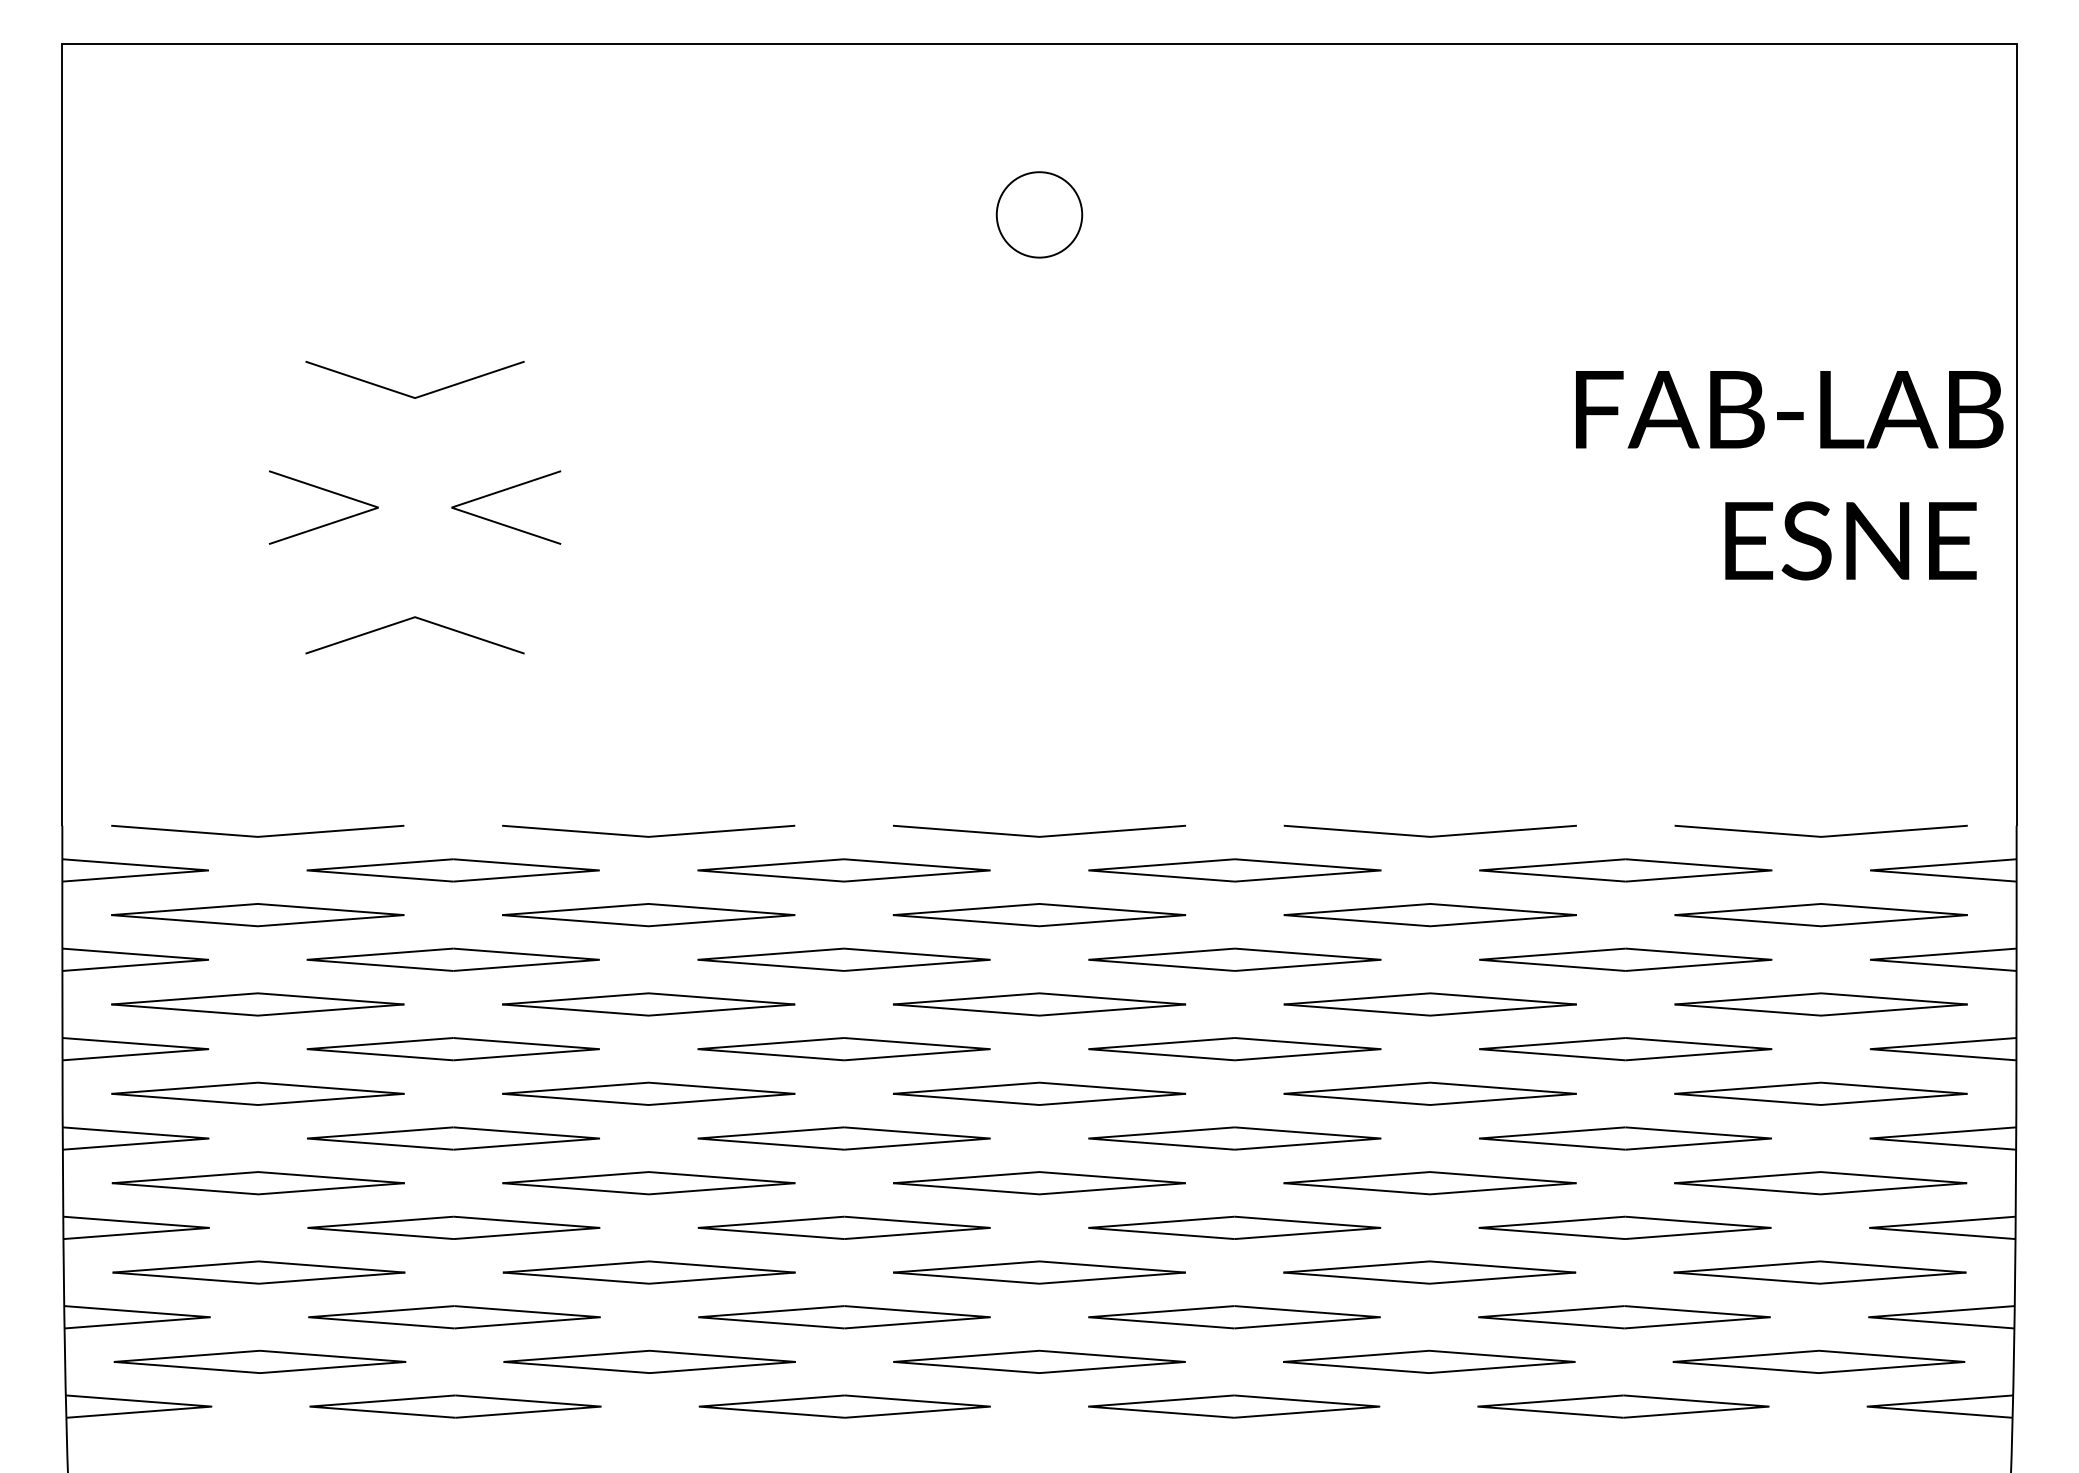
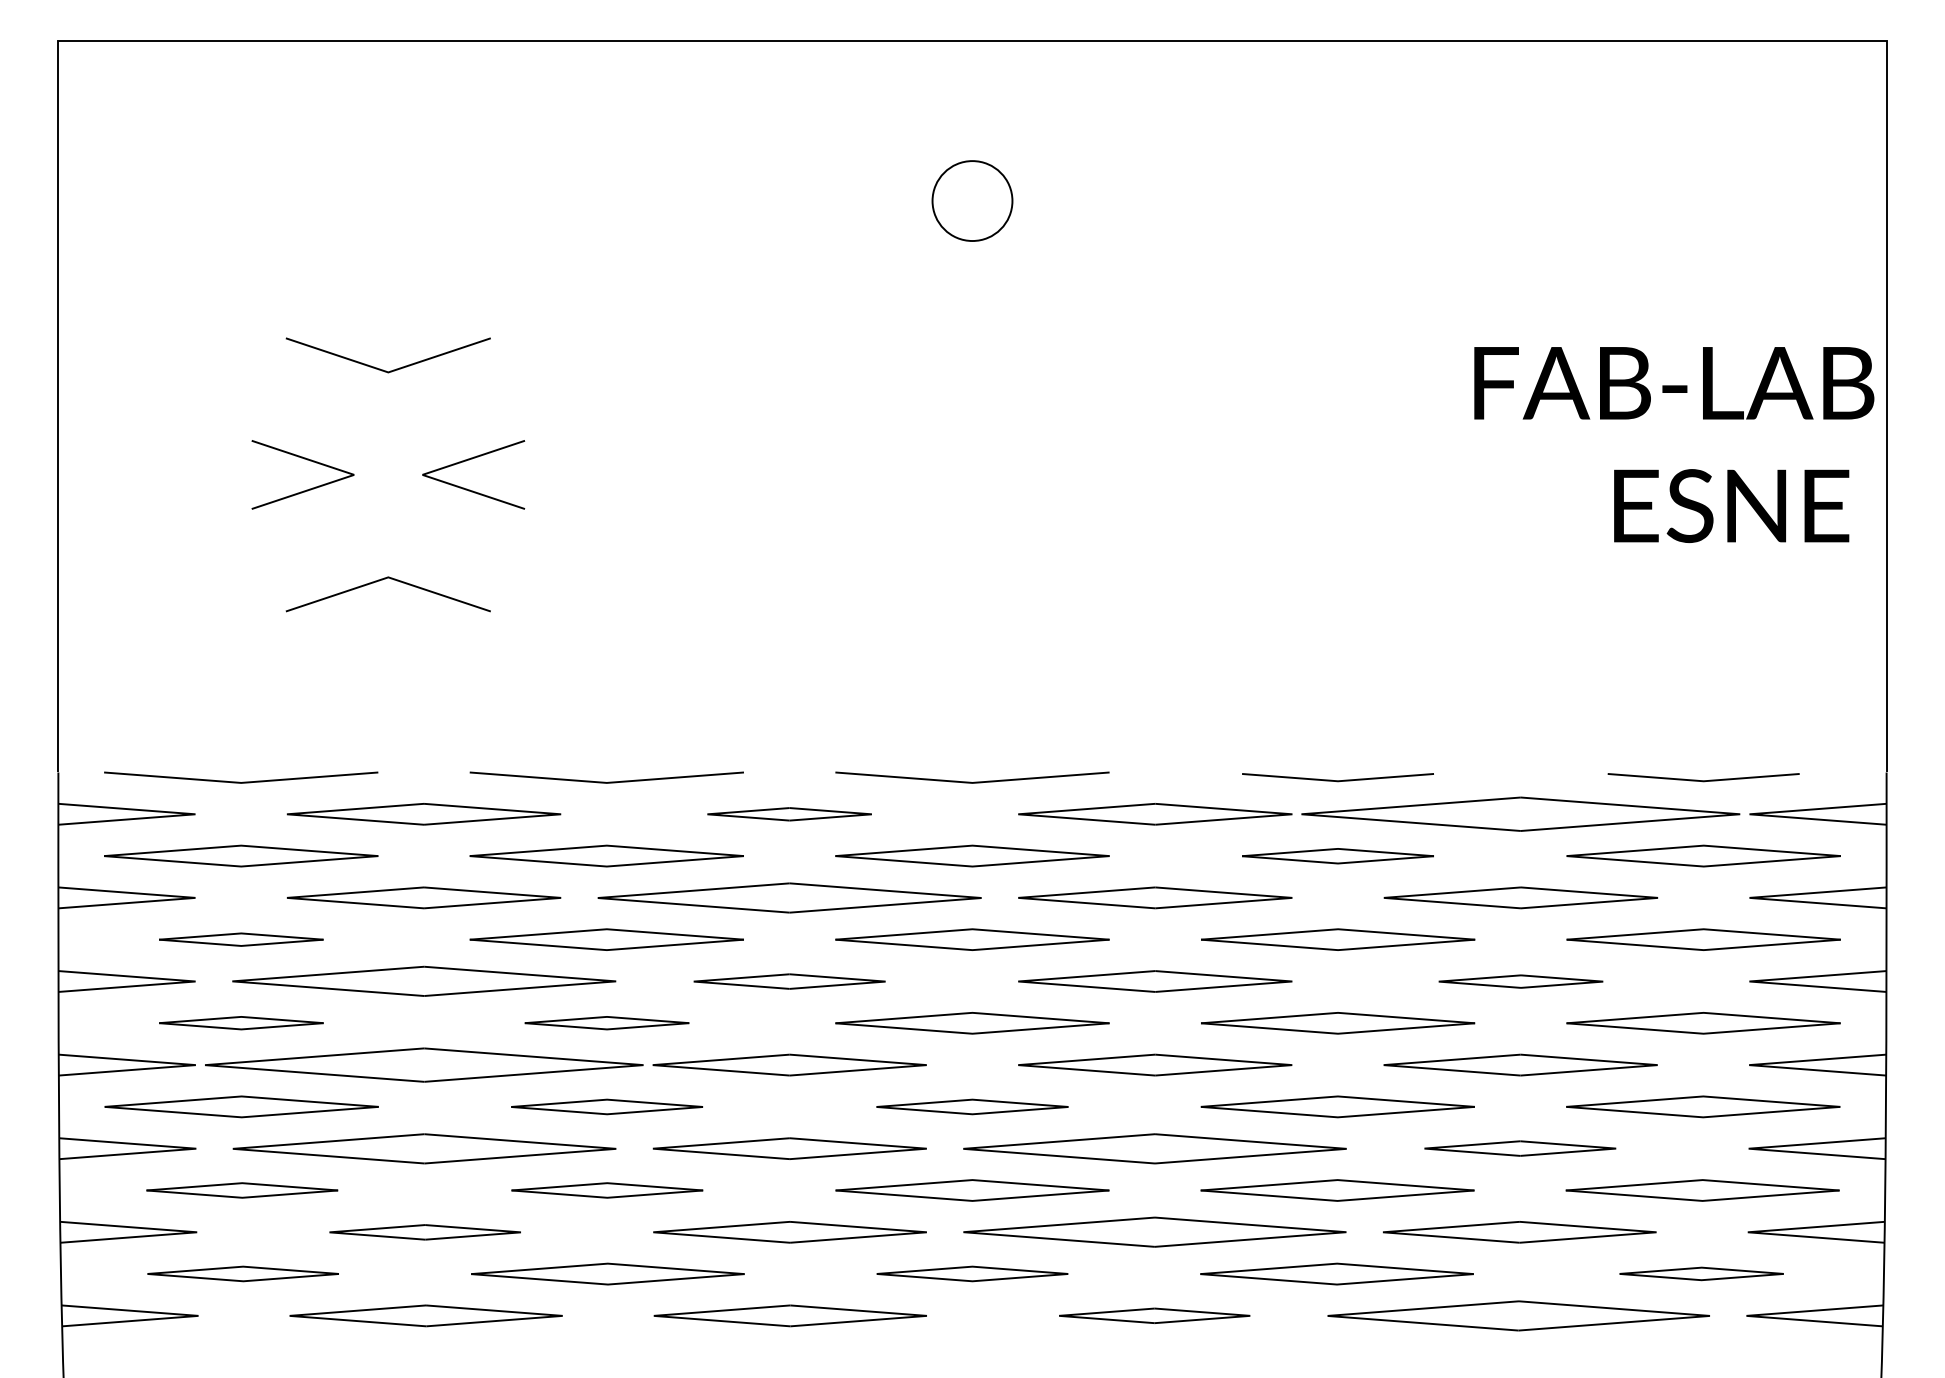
part: (1429, 830) -> (1337, 776), size x0.7
part: (1820, 830) -> (1703, 776), size x0.7
part: (843, 870) -> (789, 814), size x0.6
part: (1625, 870) -> (1520, 814), size x1.6
part: (1429, 915) -> (1337, 856), size x0.7
part: (843, 959) -> (789, 897), size x1.4
part: (257, 1004) -> (240, 939), size x0.6
part: (452, 1049) -> (423, 981), size x1.4
part: (843, 1049) -> (789, 981), size x0.7
part: (1625, 1049) -> (1520, 981), size x0.6
part: (257, 1093) -> (240, 1022), size x0.6
part: (648, 1093) -> (606, 1022), size x0.6
part: (453, 1138) -> (424, 1065), size x1.6
part: (648, 1183) -> (606, 1107), size x0.7
part: (1039, 1183) -> (972, 1107), size x0.7
part: (453, 1227) -> (424, 1148), size x1.4
part: (1234, 1227) -> (1154, 1148), size x1.4
part: (1624, 1227) -> (1519, 1148), size x0.7
part: (258, 1272) -> (241, 1190), size x0.7
part: (648, 1272) -> (606, 1190), size x0.7
part: (454, 1317) -> (425, 1232), size x0.7
part: (1234, 1317) -> (1154, 1232), size x1.4
part: (259, 1361) -> (242, 1273), size x0.7
part: (1039, 1361) -> (972, 1273), size x0.7
part: (1818, 1361) -> (1701, 1273), size x0.6
part: (1234, 1406) -> (1154, 1315), size x0.7
part: (1623, 1406) -> (1518, 1315), size x1.4

